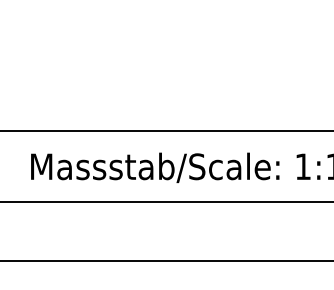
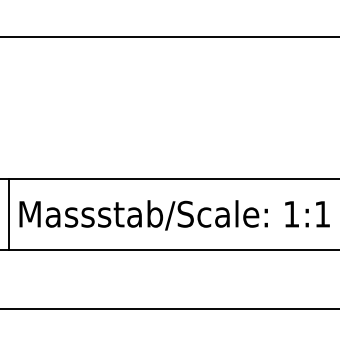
line: (20, 165) -> (8, 213), added

